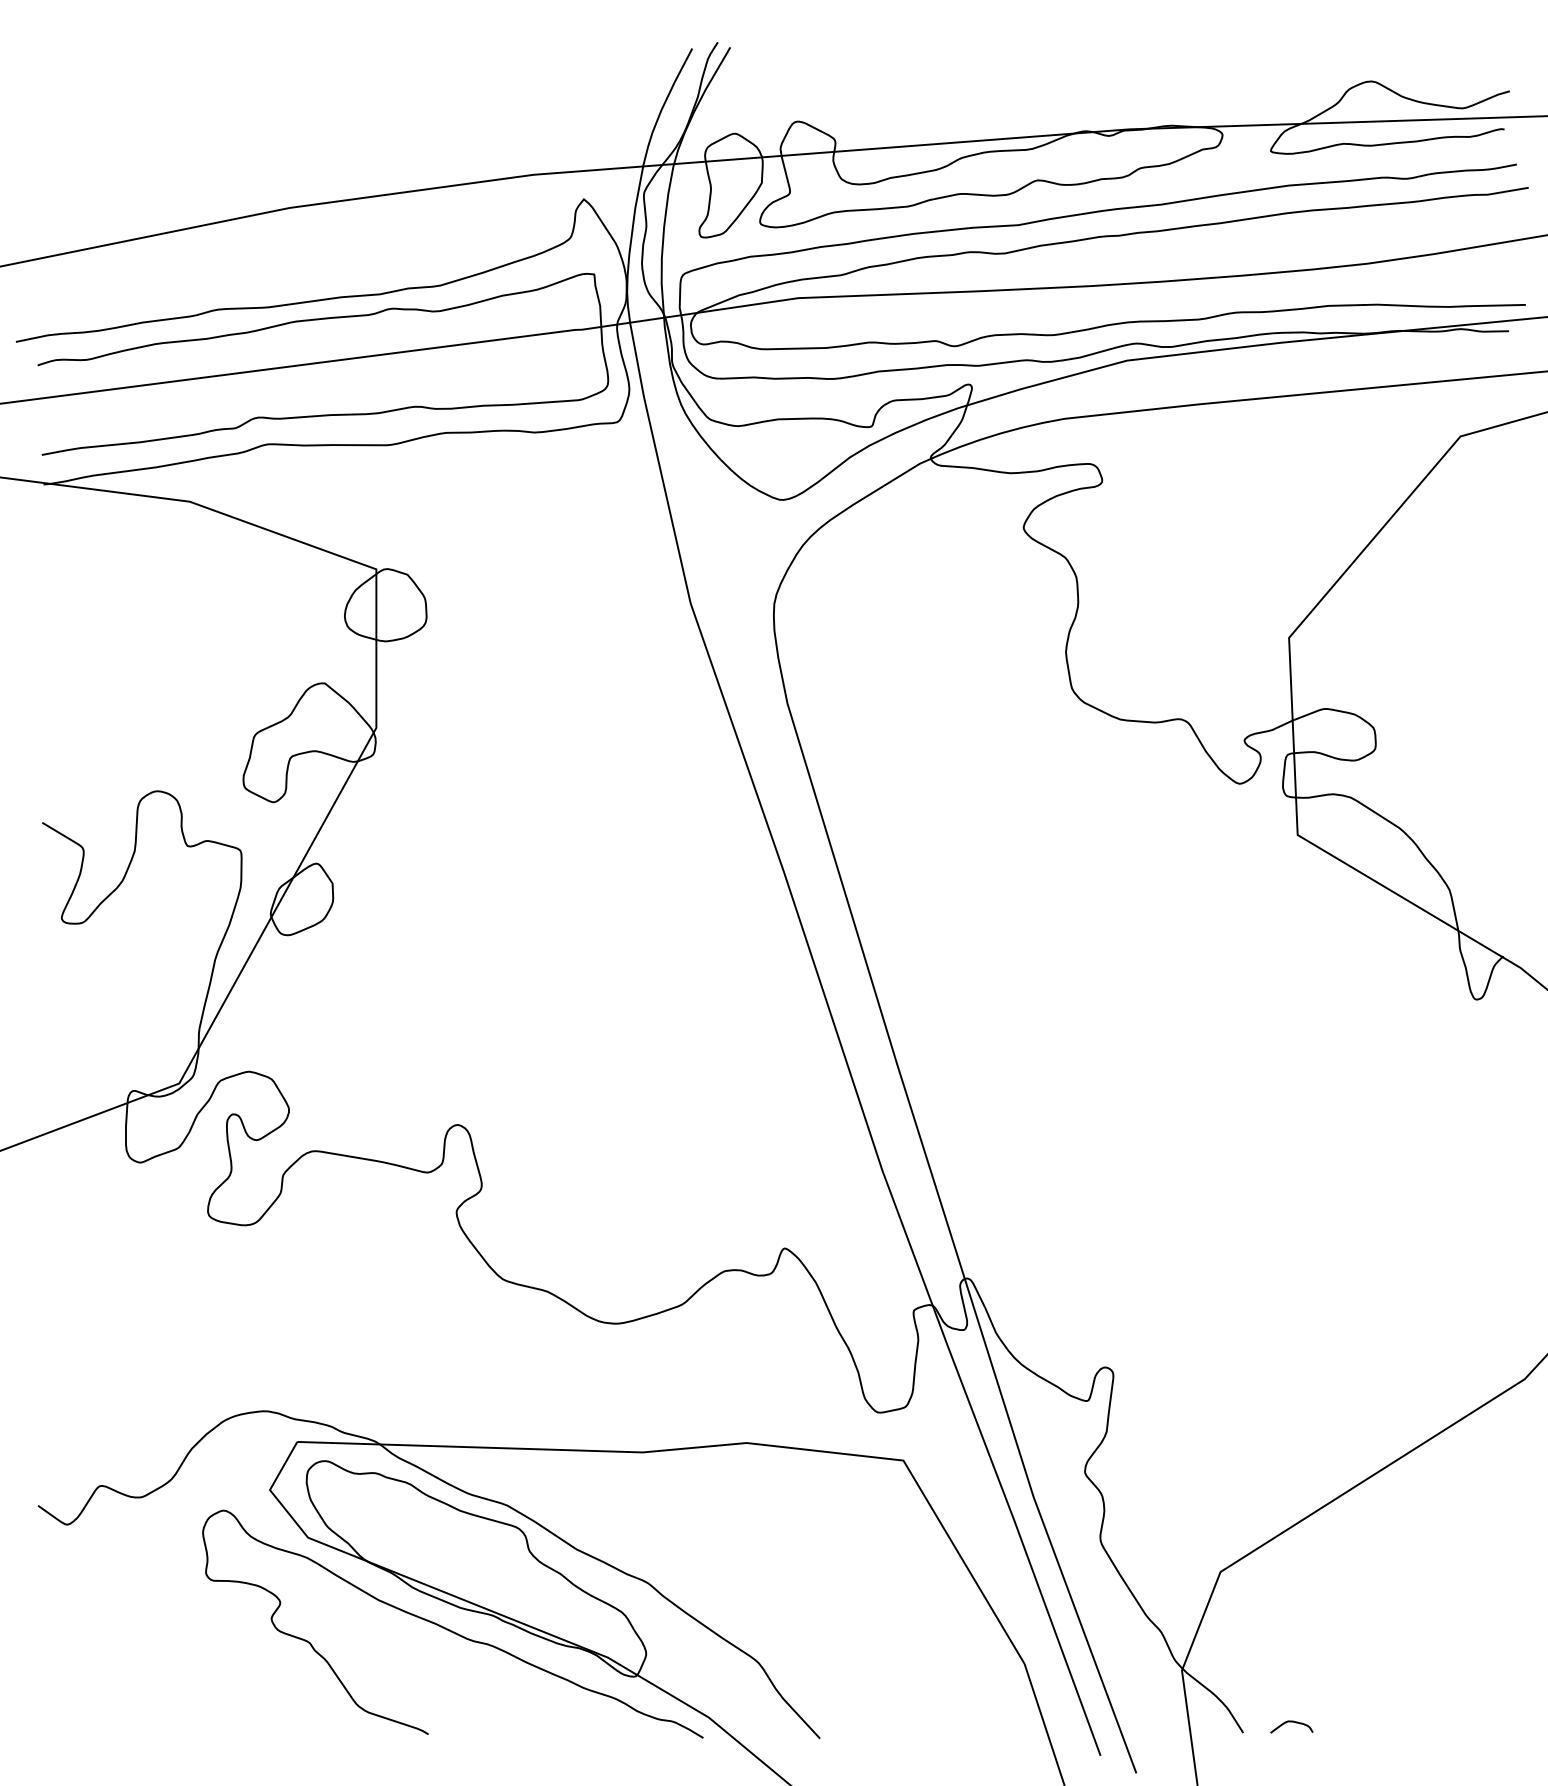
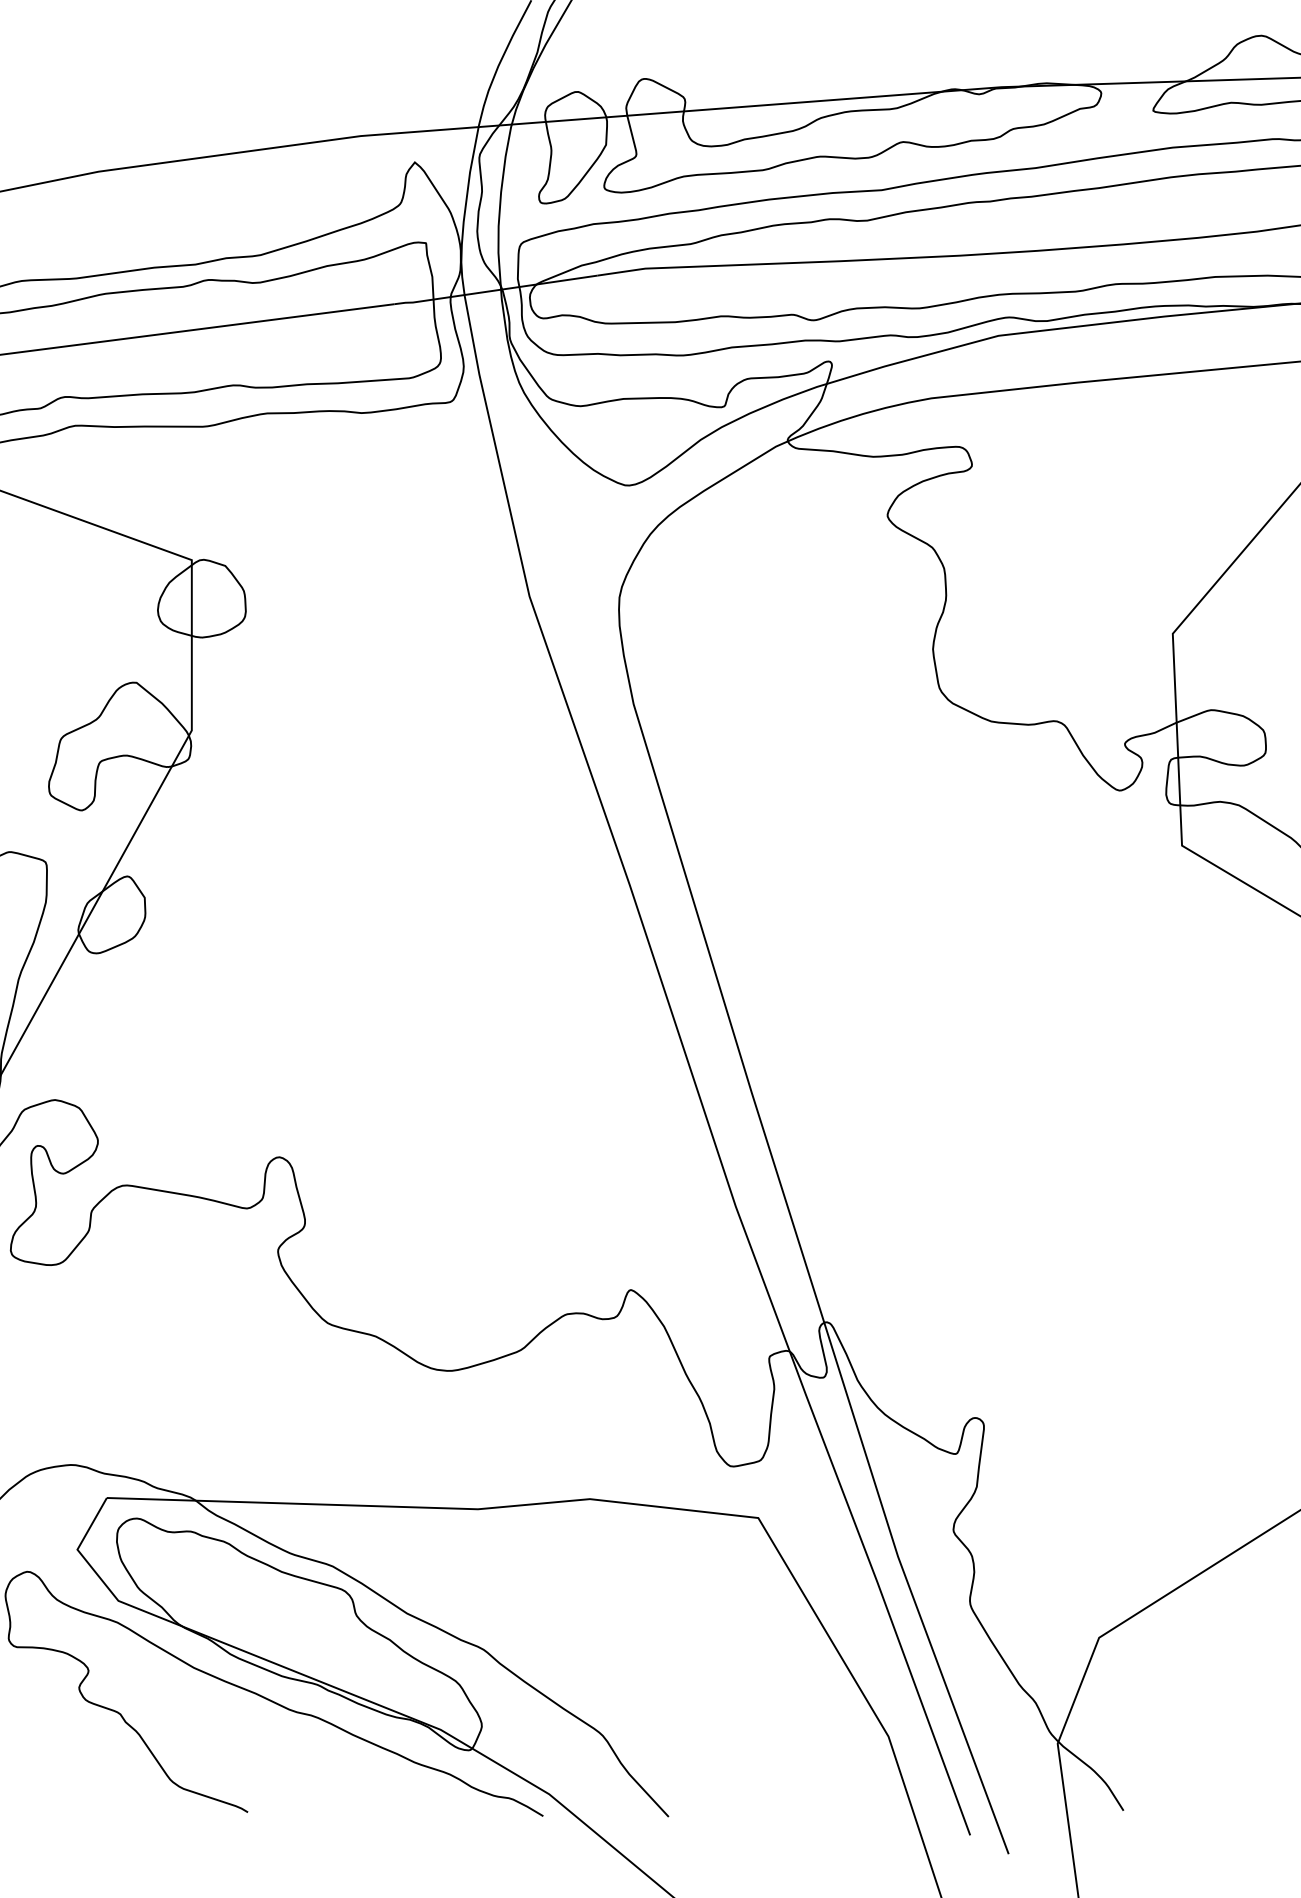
curve: (1291, 1722) -> (1175, 1799), removed

